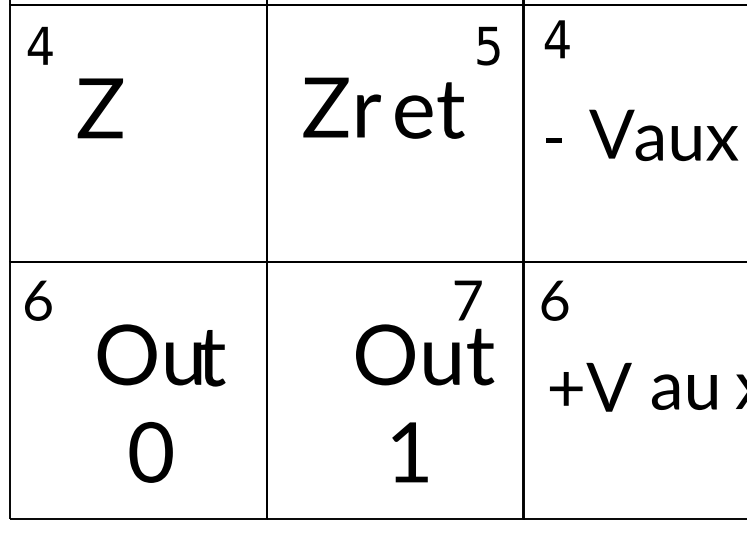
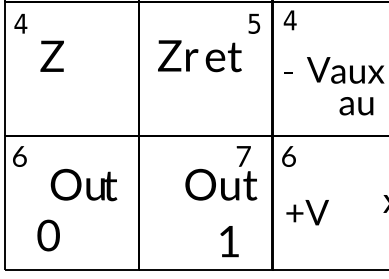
text: (590, 387) -> (307, 212), moved
text: (684, 392) -> (356, 106), moved
text: (150, 452) -> (48, 235), moved
text: (409, 452) -> (229, 241), moved

